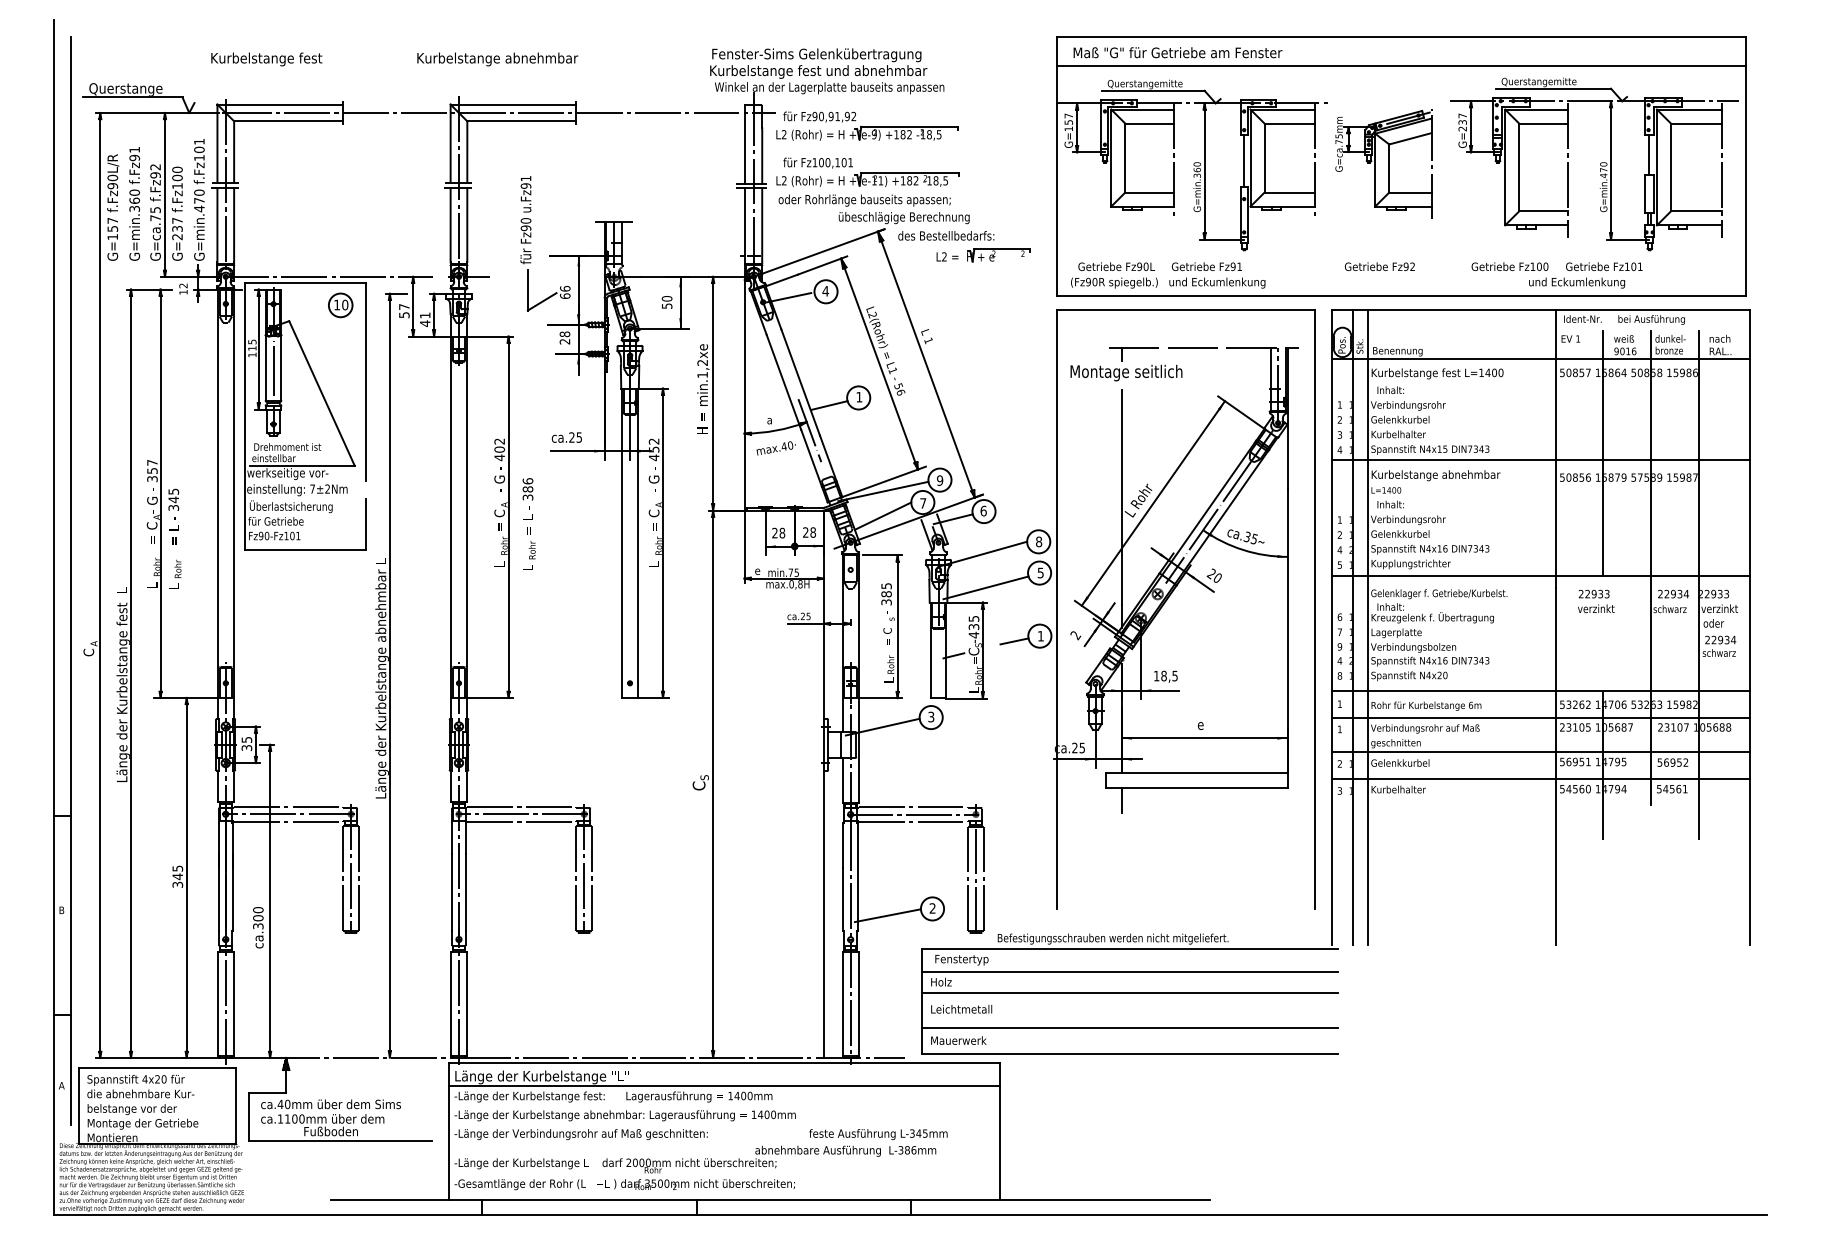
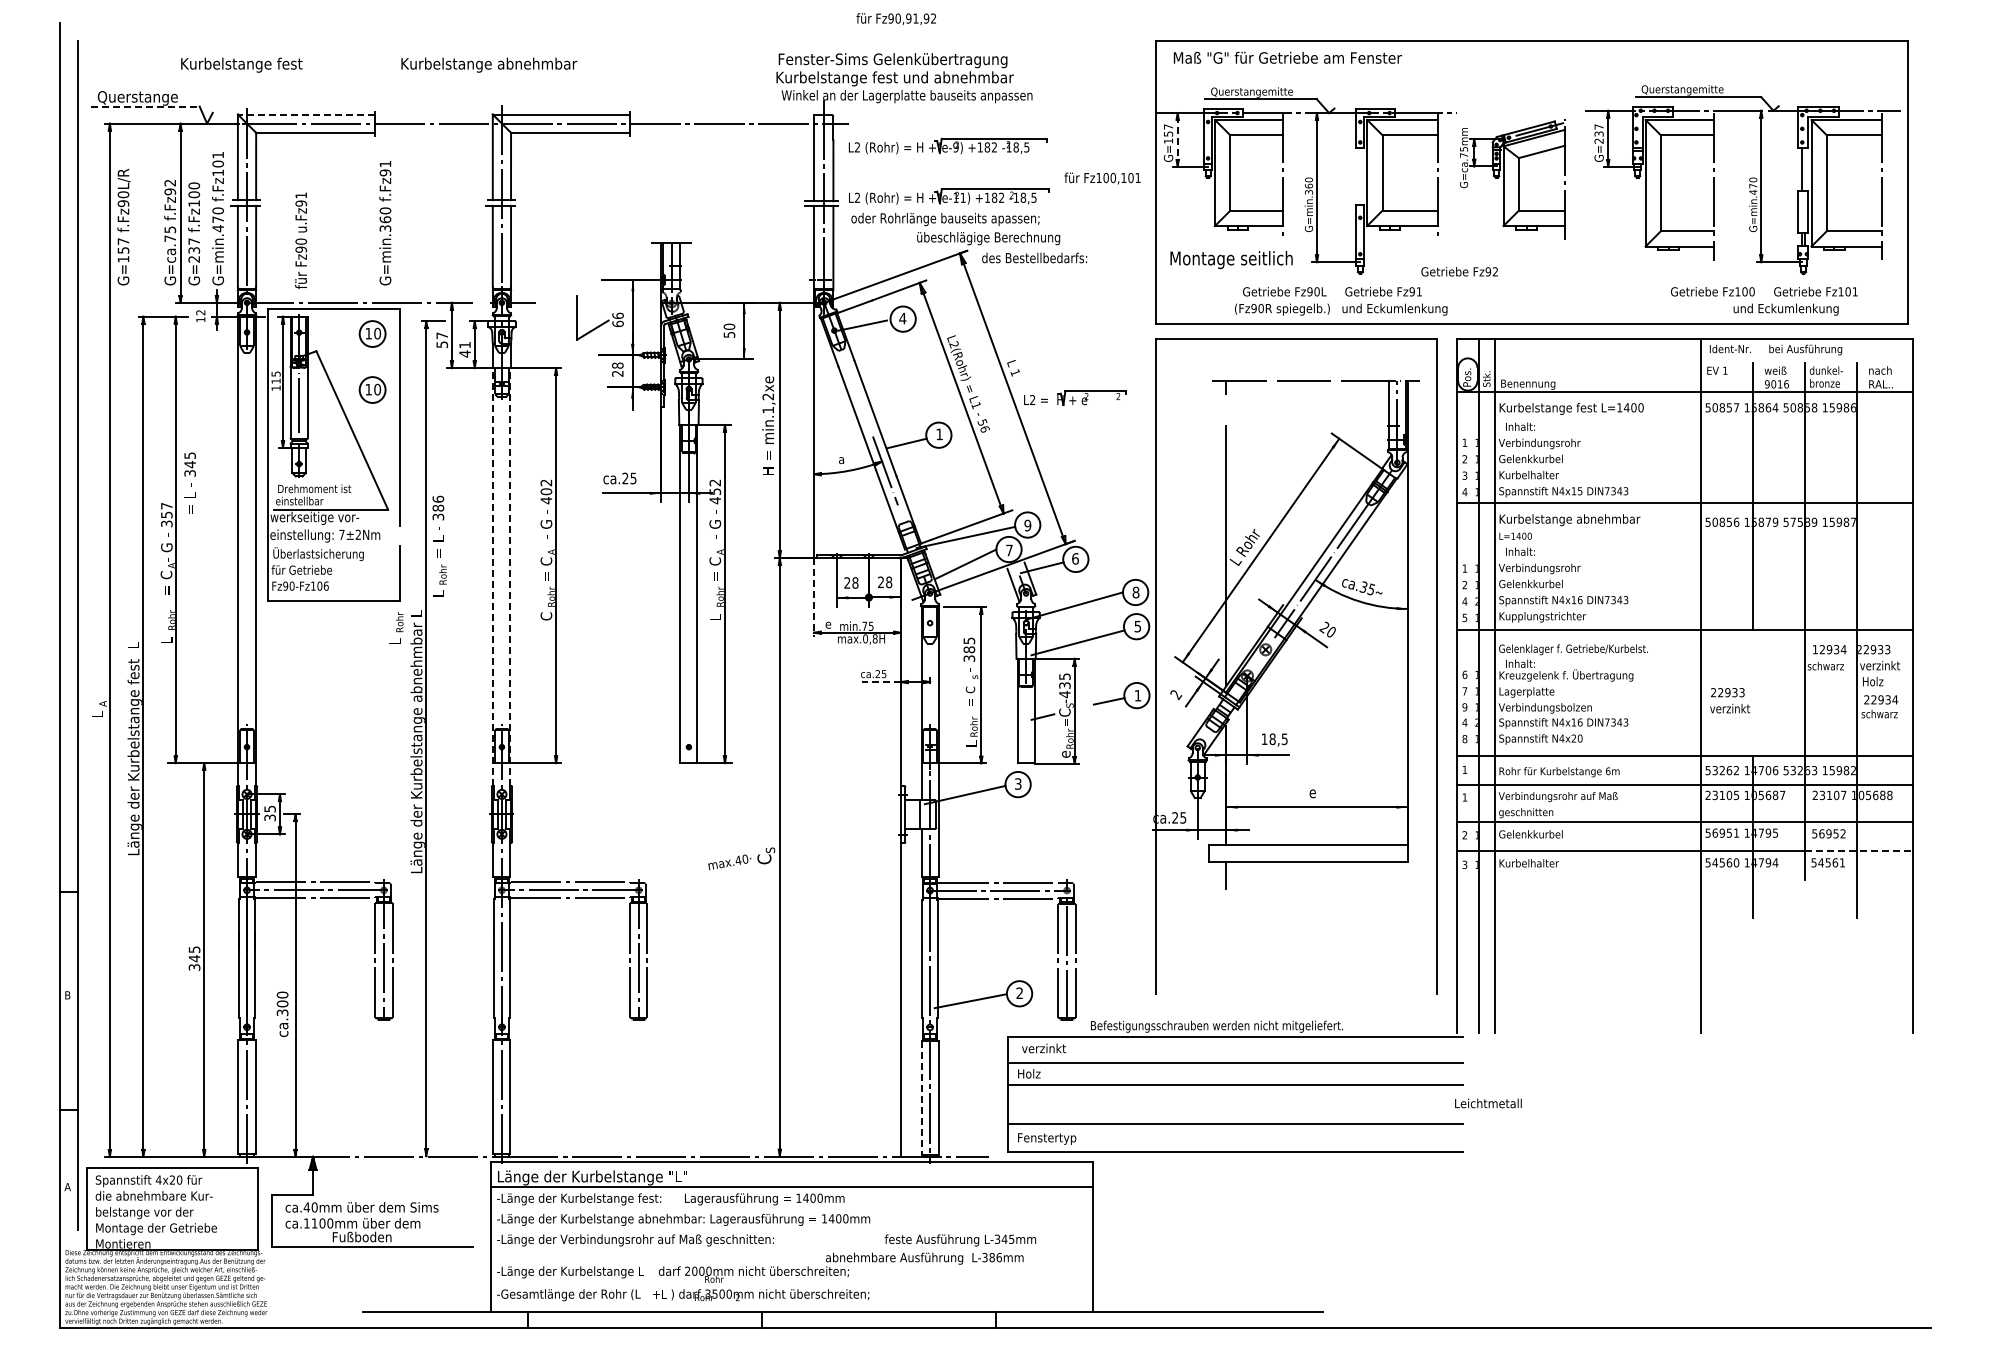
text: (266, 58) -> (241, 64), moved
text: (497, 58) -> (489, 64), moved
line: (1400, 66) -> (1531, 72), removed
line: (133, 97) -> (146, 106), solid -> dashed
line: (279, 104) -> (305, 114), solid -> dashed
text: (819, 117) -> (895, 19), moved
line: (1076, 127) -> (1177, 139), solid -> dashed
line: (1244, 161) -> (1360, 176), removed
text: (818, 163) -> (1102, 178), moved
text: (134, 204) -> (385, 223), moved
text: (526, 219) -> (301, 240), moved
part: (983, 254) -> (1075, 397), moved
text: (1379, 266) -> (1459, 271), moved
text: (1168, 275) -> (1341, 301), moved
text: (1557, 275) -> (1764, 301), moved
part: (340, 356) -> (372, 389), added
text: (1126, 373) -> (1231, 260), moved
text: (776, 448) -> (729, 862), moved
text: (173, 516) -> (189, 482), moved
text: (529, 523) -> (439, 545), moved
line: (451, 527) -> (493, 576), solid -> dashed
line: (466, 527) -> (510, 576), solid -> dashed
text: (297, 535) -> (325, 585), Fz90-Fz101 -> Fz90-Fz106
line: (744, 546) -> (814, 597), solid -> dashed
text: (499, 563) -> (546, 616), L -> C
text: (175, 573) -> (396, 627), moved
text: (1659, 593) -> (1814, 649), 22934 -> 12934
text: (1596, 601) -> (1730, 700), moved
text: (1713, 623) -> (1873, 681), oder -> Holz
line: (806, 624) -> (881, 682), solid -> dashed
text: (89, 652) -> (97, 713), C -> L
text: (973, 690) -> (1064, 754), L -> e
line: (1700, 778) -> (1859, 851), solid -> dashed
text: (961, 959) -> (1051, 1049), Fenstertyp -> verzinkt
line: (842, 1004) -> (921, 1098), solid -> dashed
text: (961, 1009) -> (1488, 1103), moved
text: (958, 1041) -> (1048, 1138), Mauerwerk -> Fenstertyp

